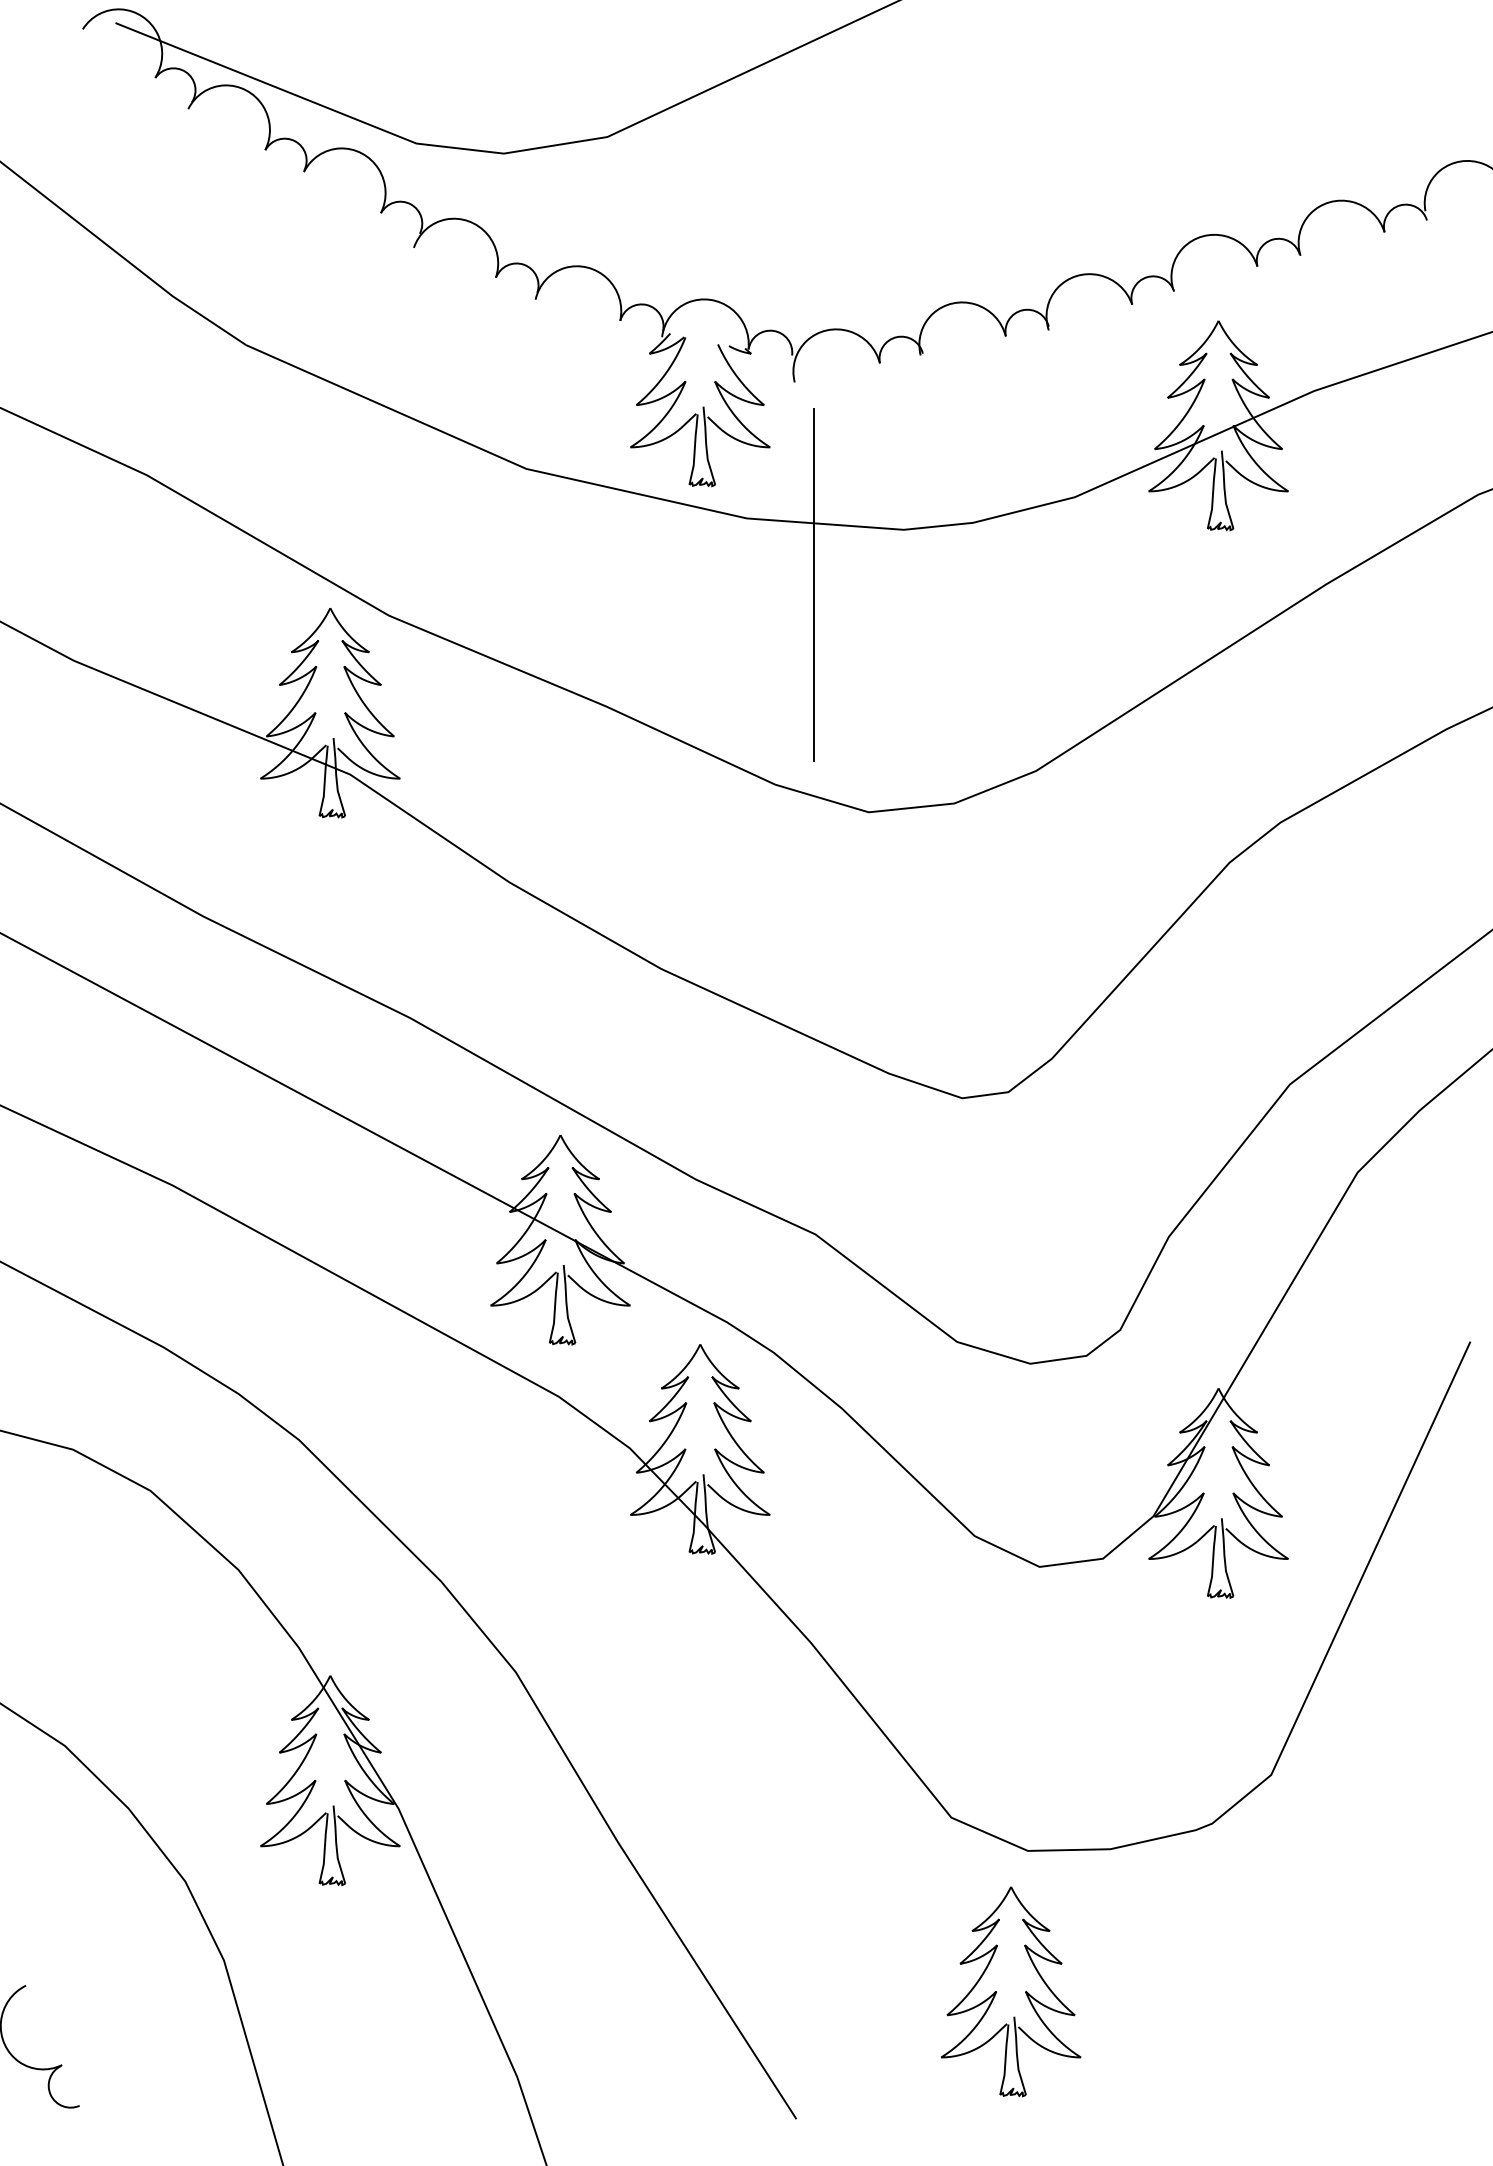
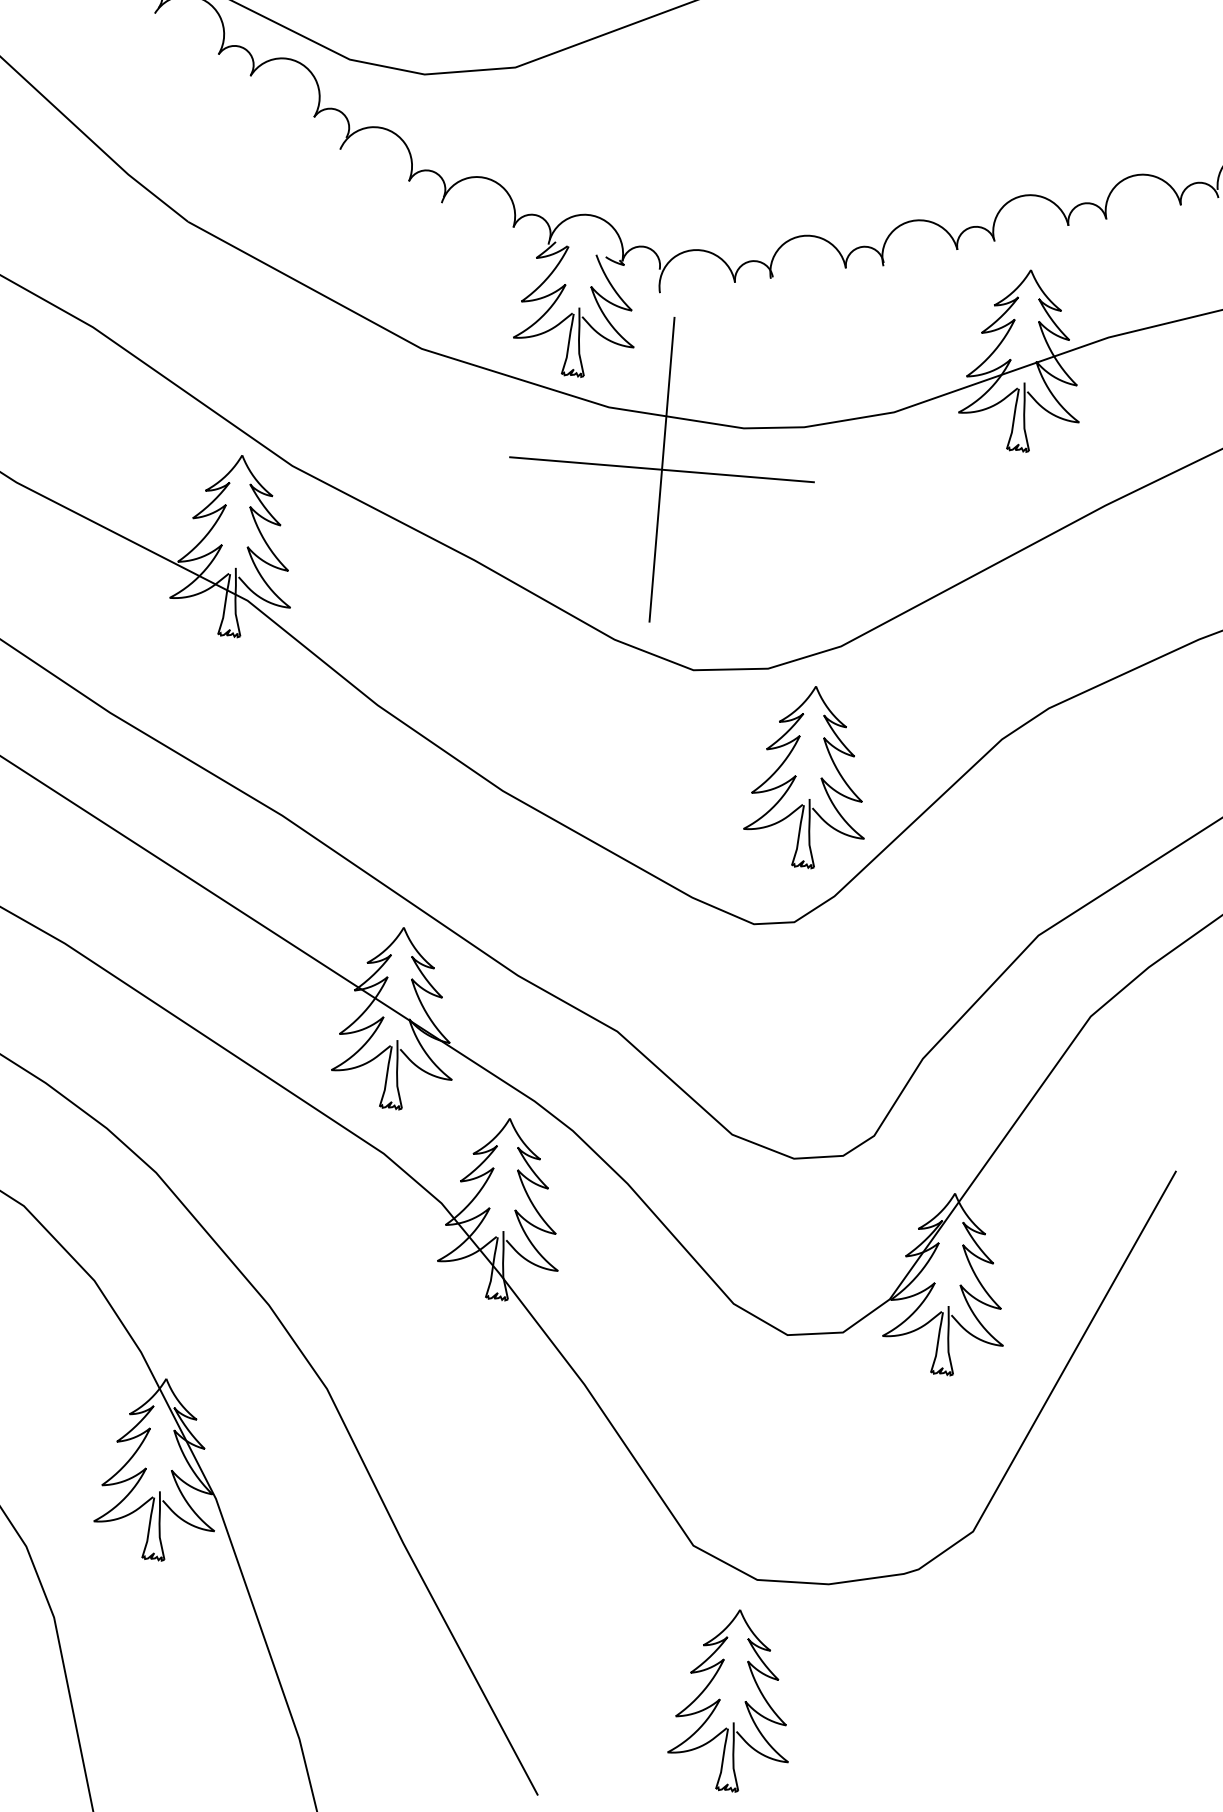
line: (813, 585) -> (661, 470), added
part: (997, 924) -> (796, 776), added

